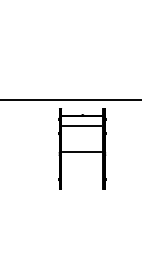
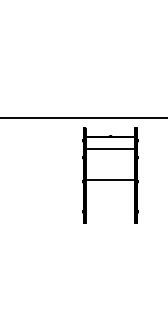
part: (82, 148) -> (110, 175), moved

